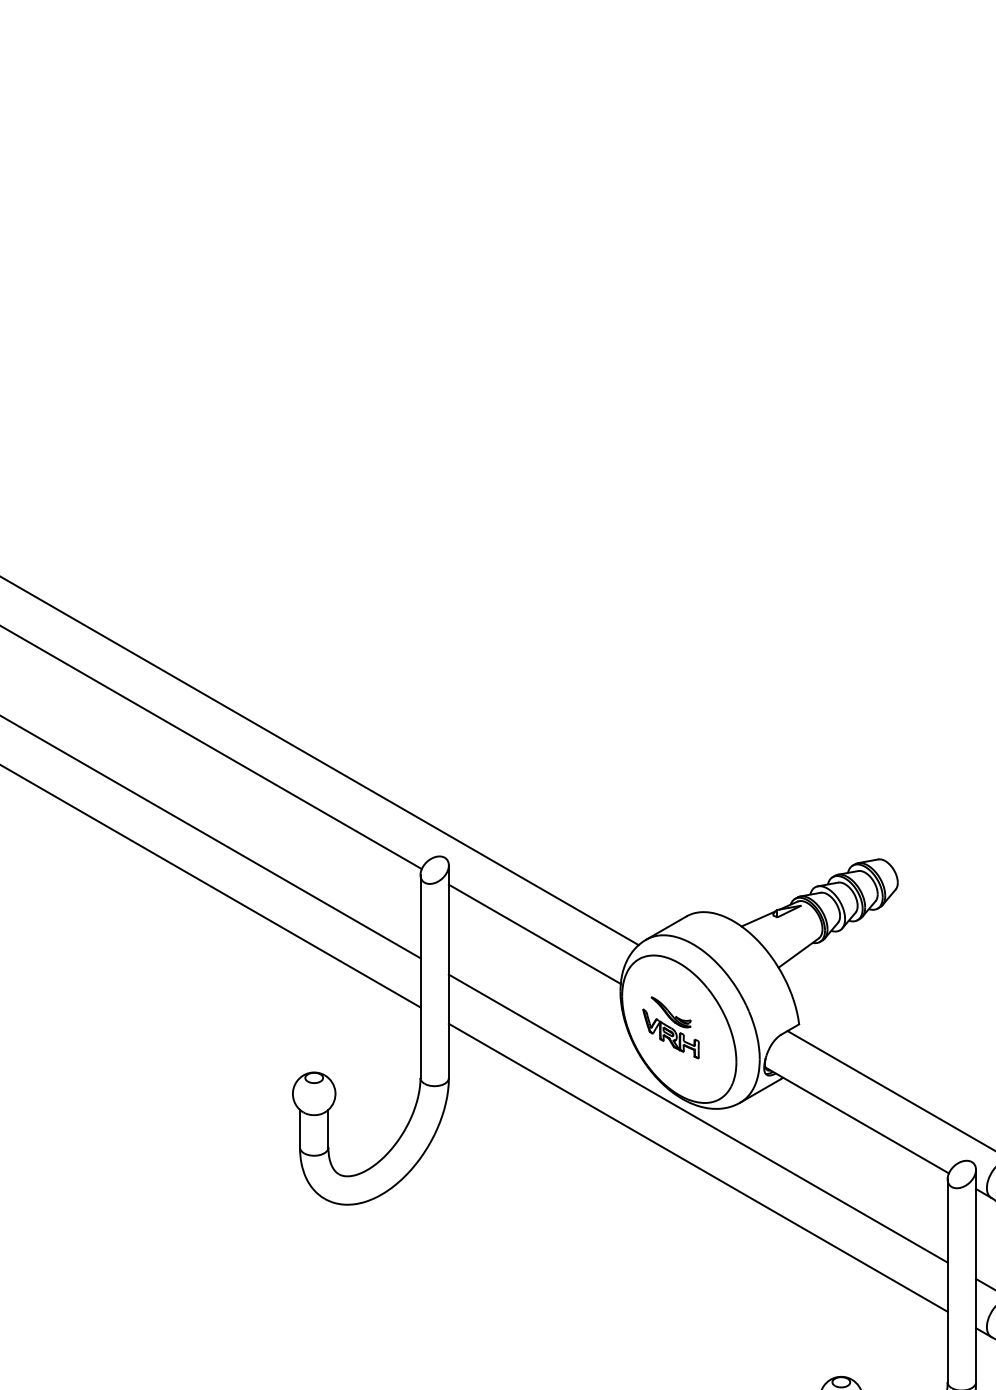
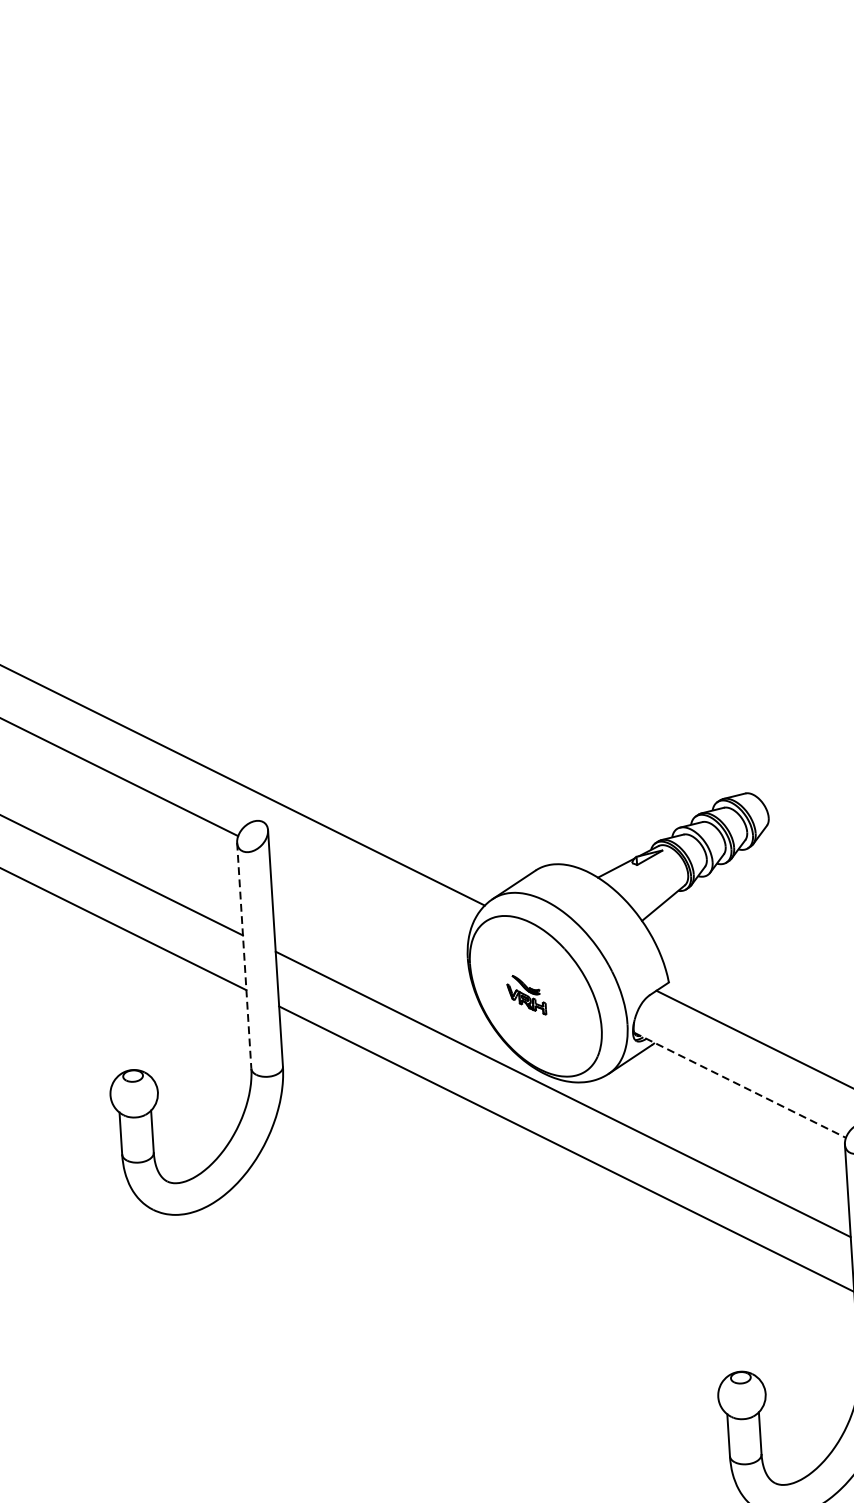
line: (534, 933) -> (368, 899), removed
line: (420, 976) -> (244, 955), solid -> dashed
part: (670, 1027) -> (525, 995), size x0.6
line: (857, 1120) -> (740, 1085), solid -> dashed

